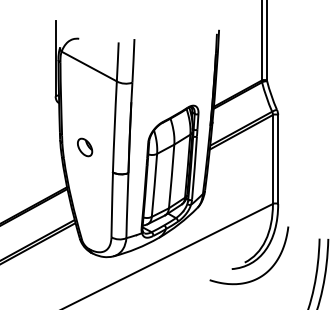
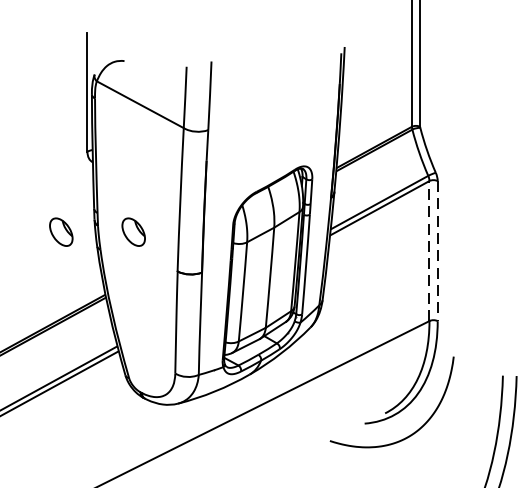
part: (39, 147) -> (62, 232), added
line: (272, 158) -> (428, 249), solid -> dashed
line: (278, 160) -> (438, 252), solid -> dashed

